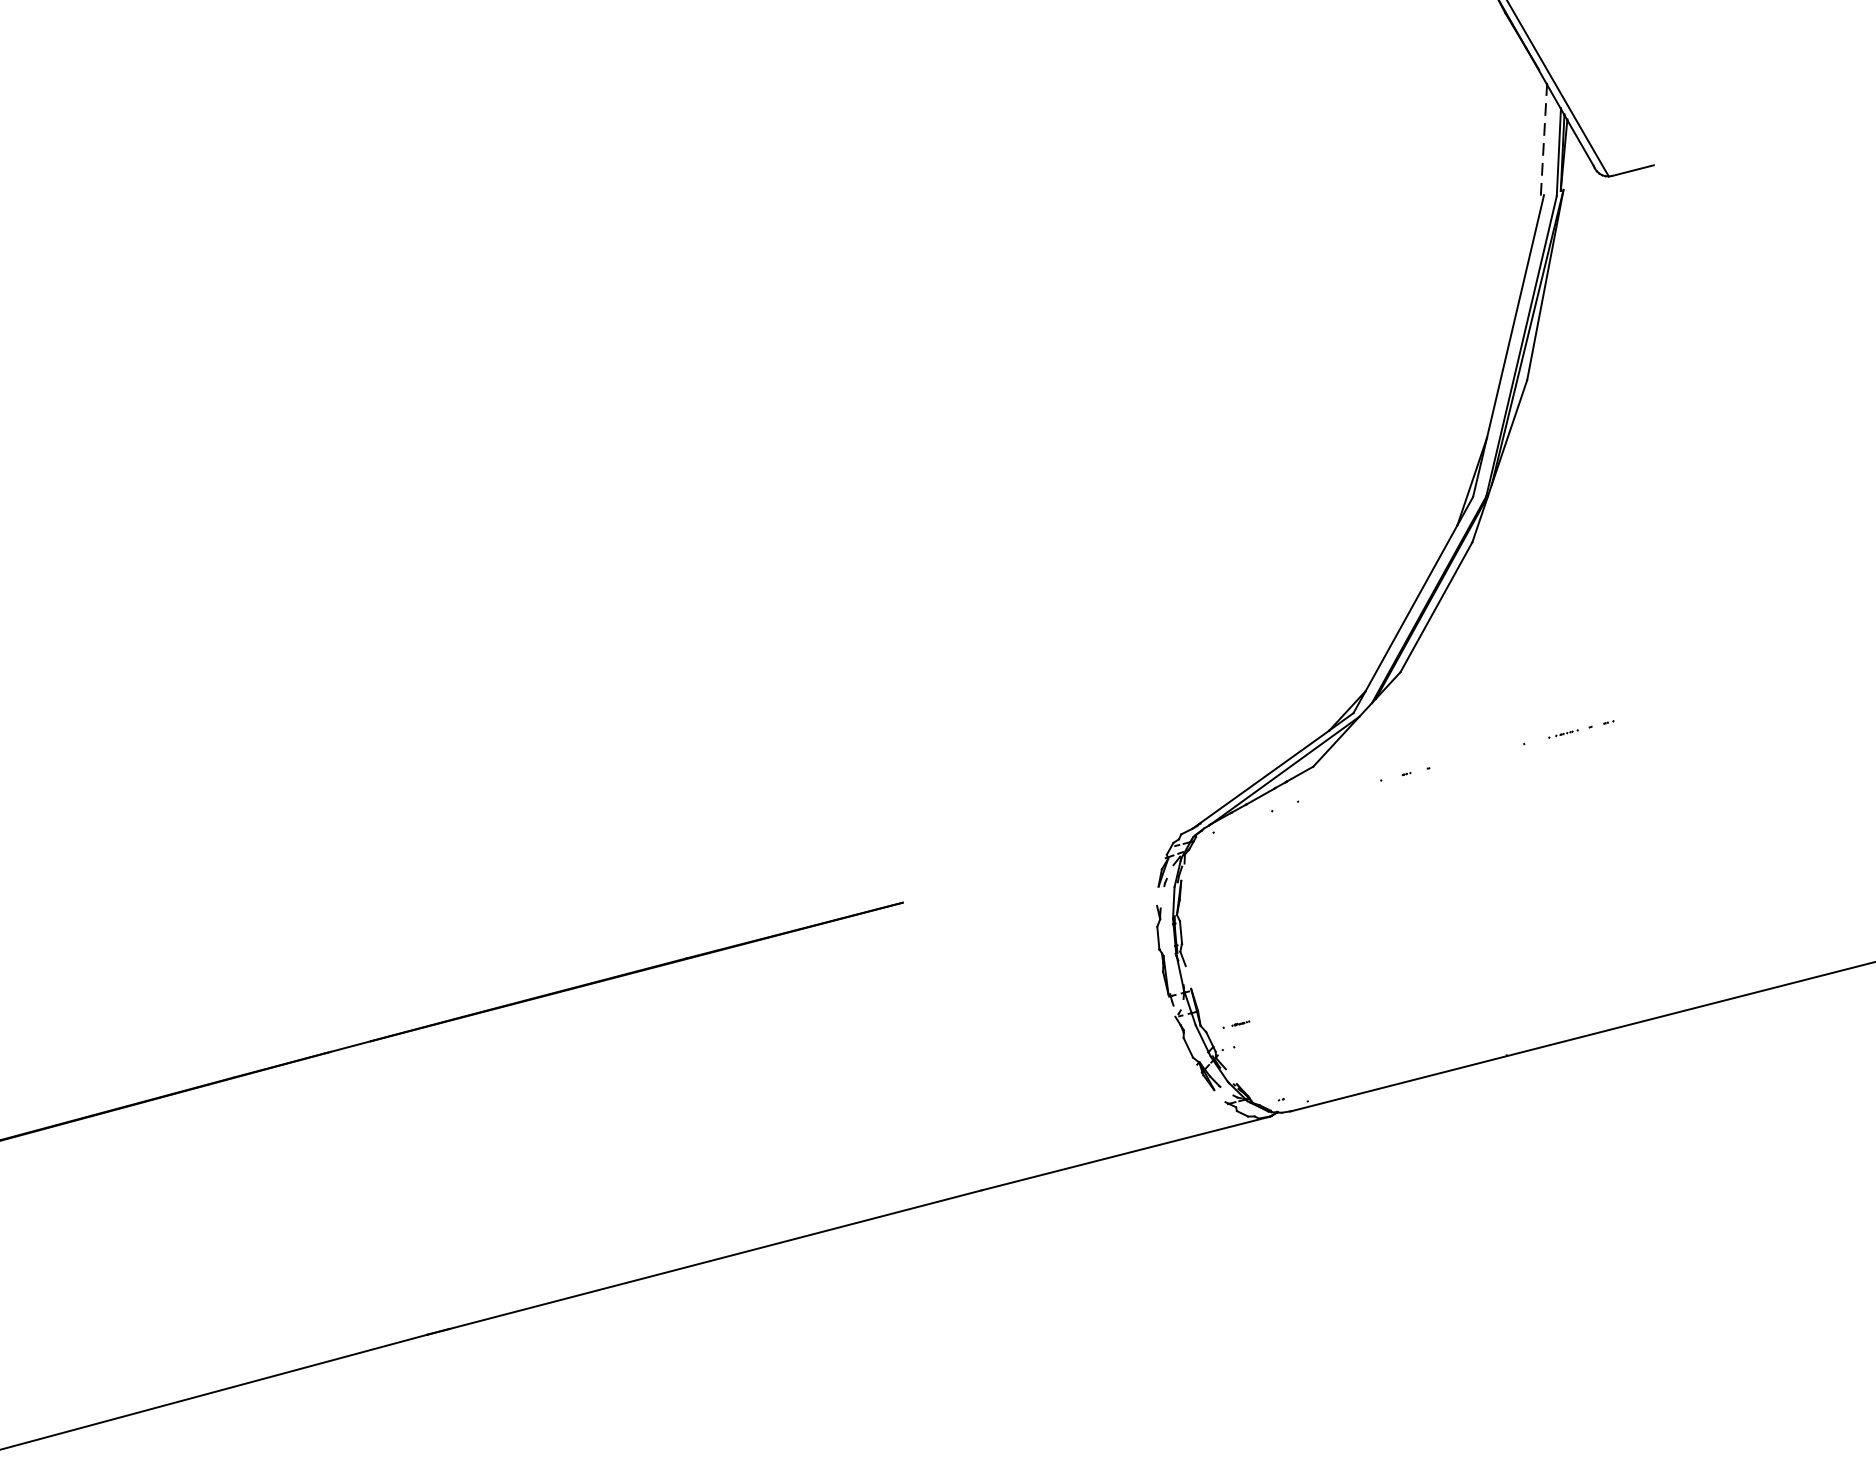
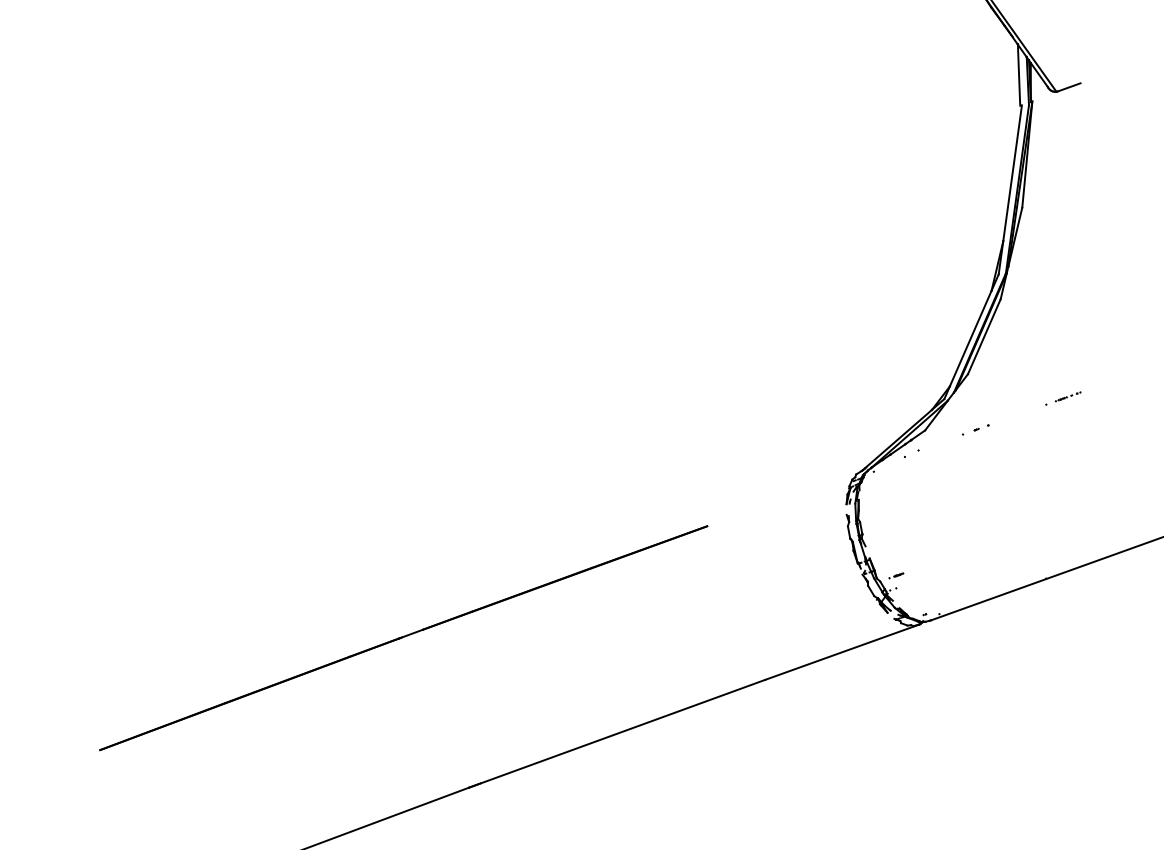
line: (1544, 140) -> (1019, 75), dashed -> solid
part: (1569, 732) -> (1063, 398), size x0.71

